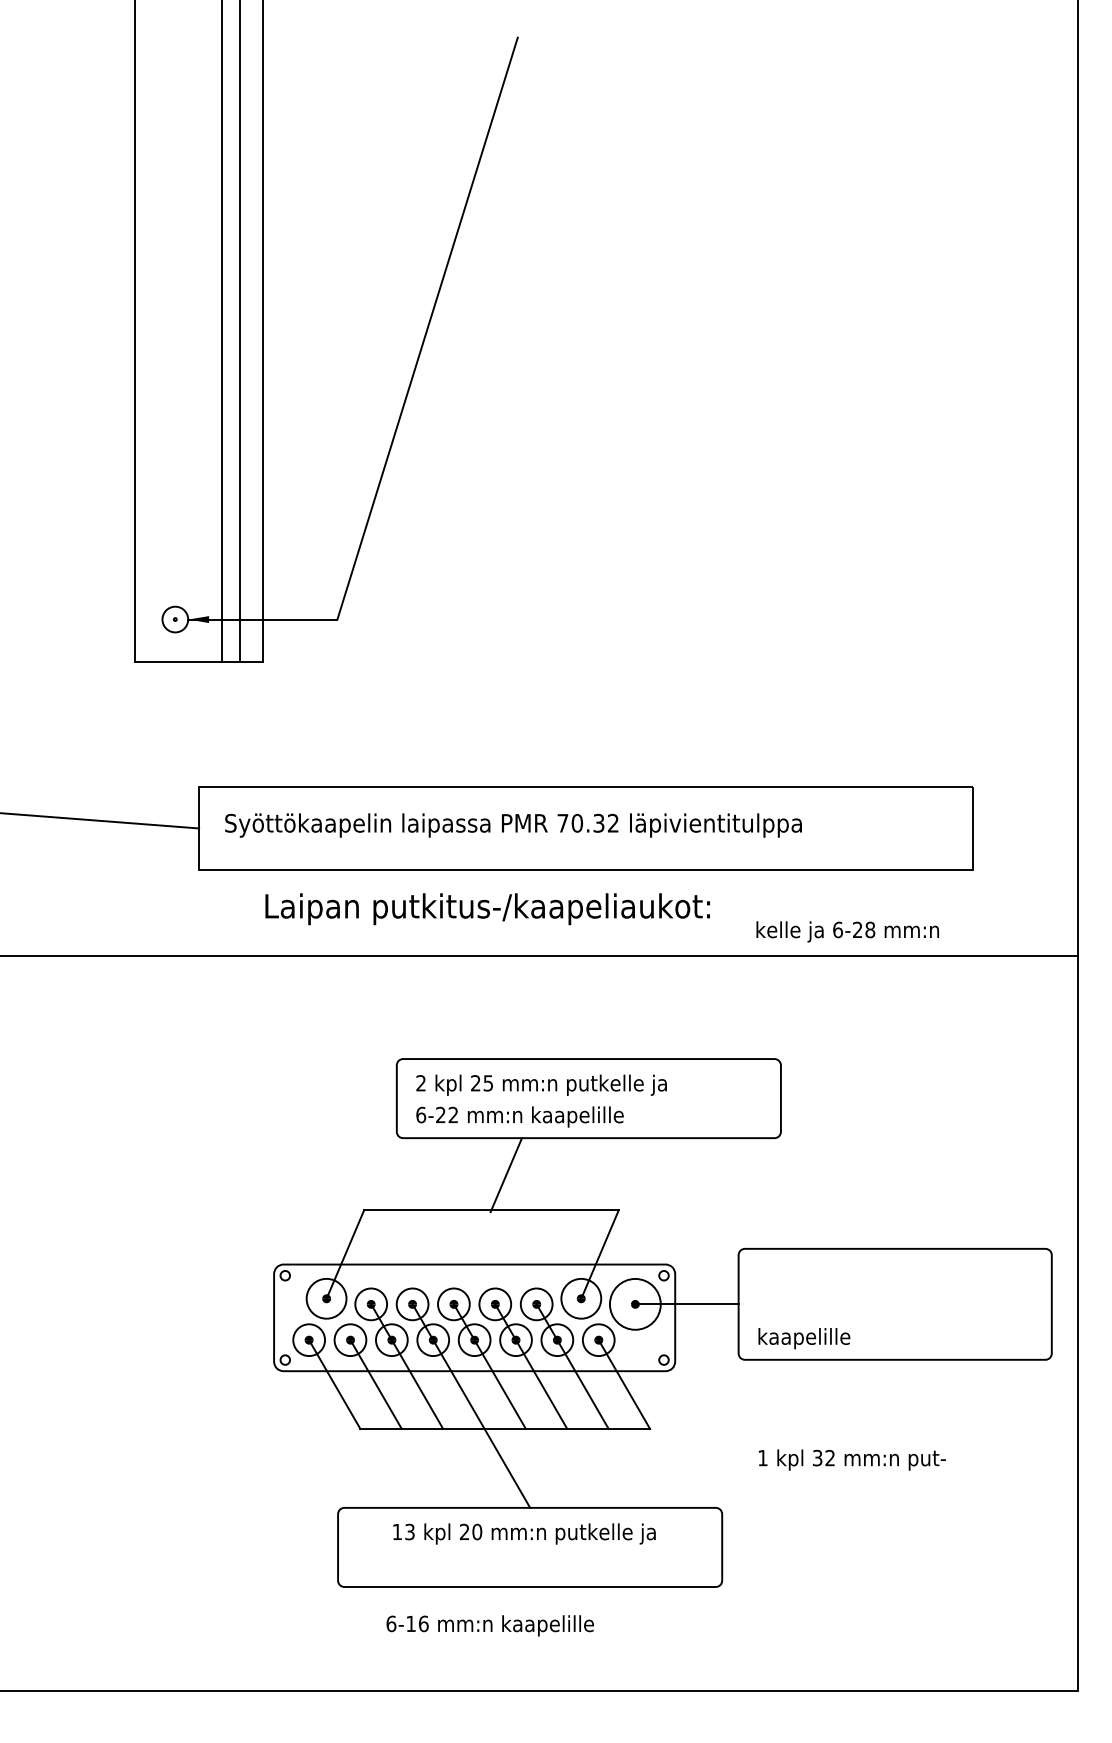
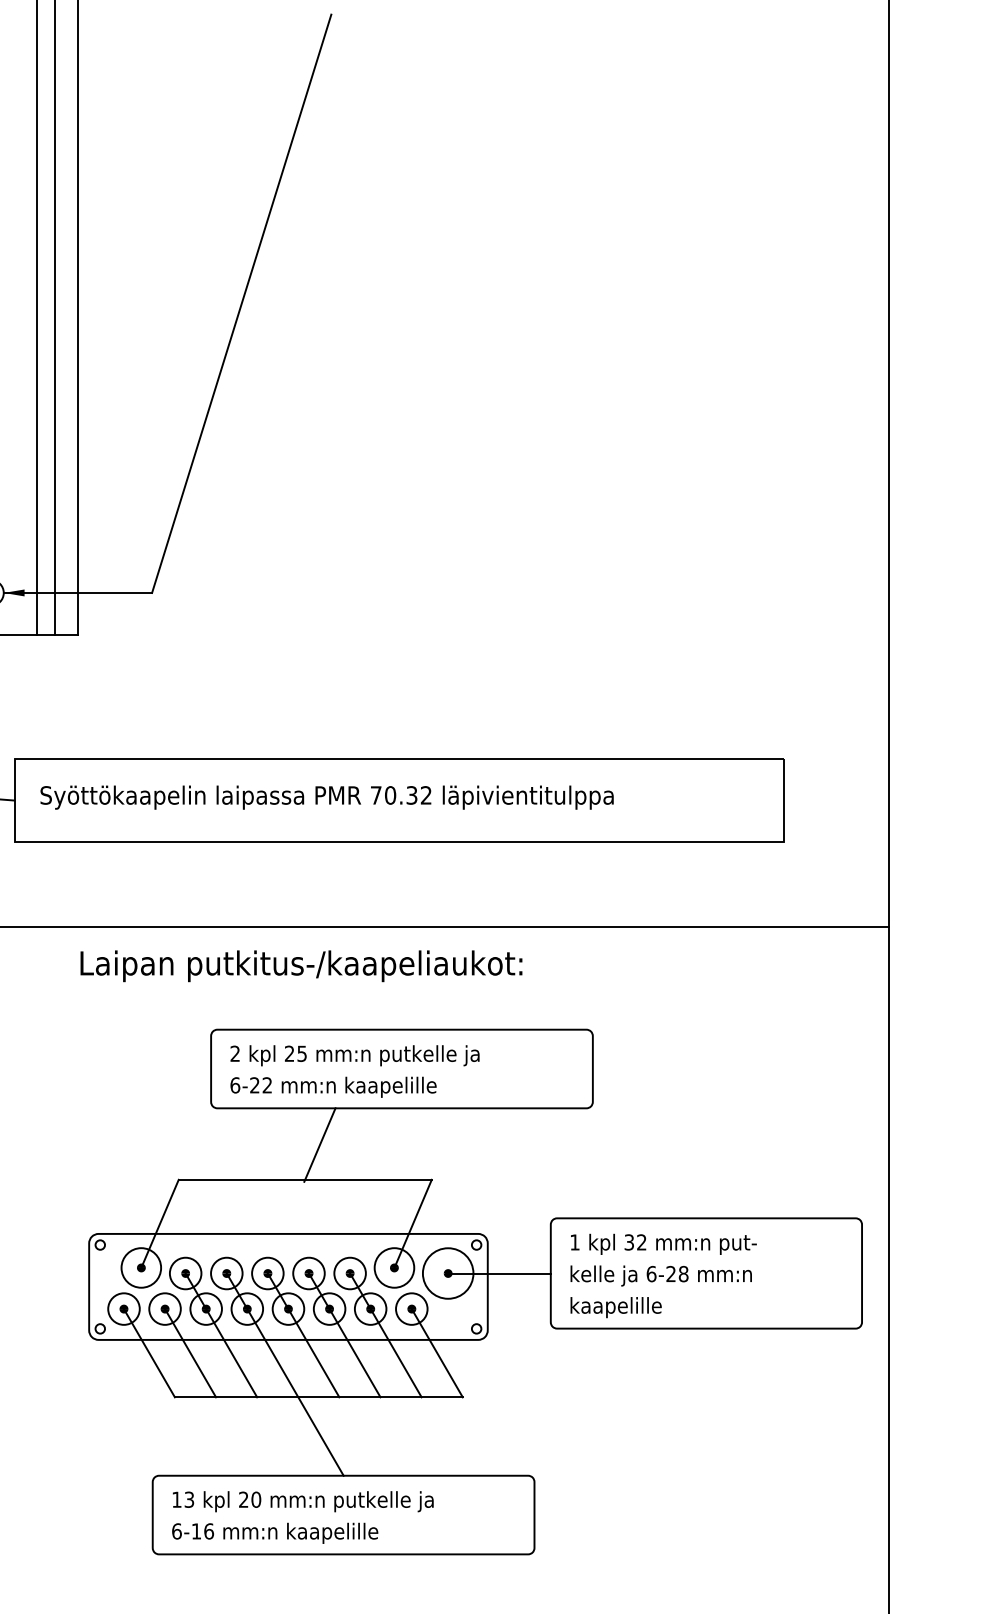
text: (487, 909) -> (301, 966), moved
text: (847, 931) -> (660, 1275), moved
text: (852, 1459) -> (663, 1243), moved
text: (524, 1533) -> (303, 1501), moved
text: (489, 1625) -> (274, 1533), moved

